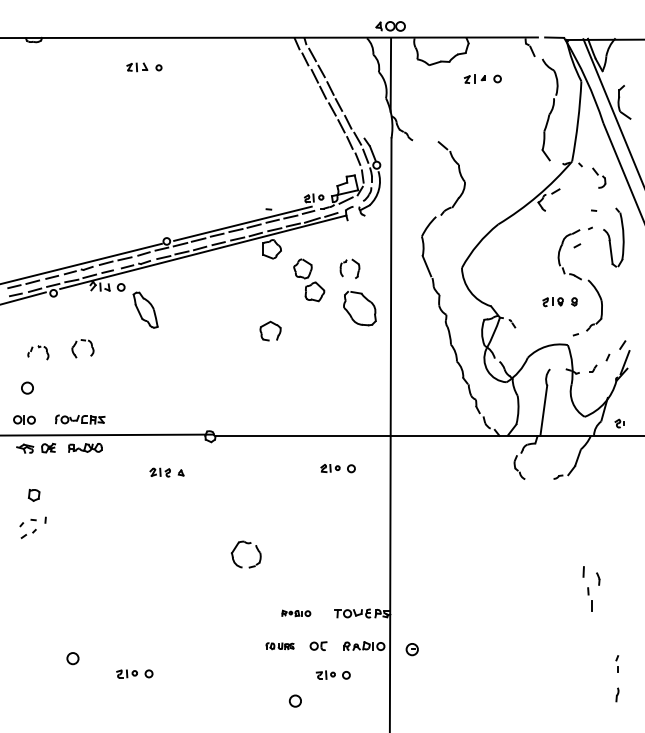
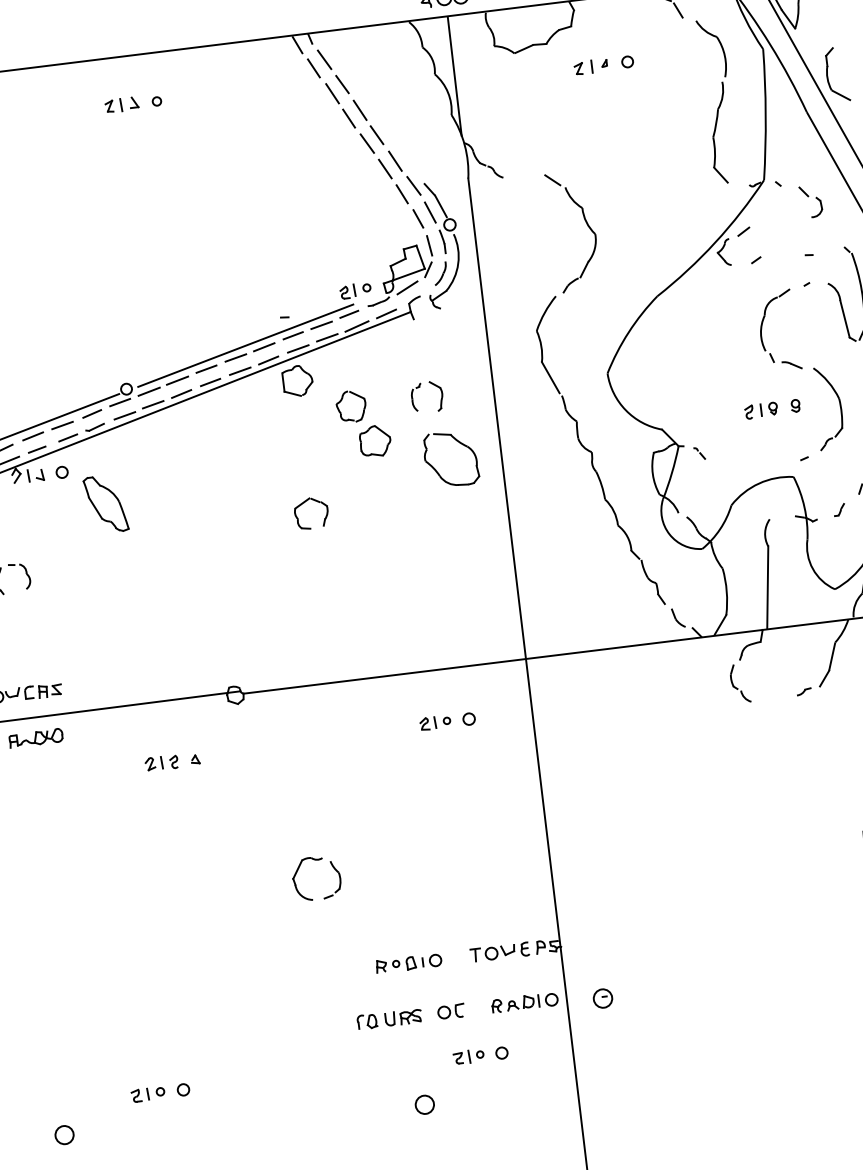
part: (144, 67) -> (133, 103), moved
line: (577, 245) -> (756, 259), moved
part: (296, 613) -> (409, 963), size x1.43
part: (279, 646) -> (388, 1019), size x1.43
circle: (72, 658) -> (63, 1135), moved

